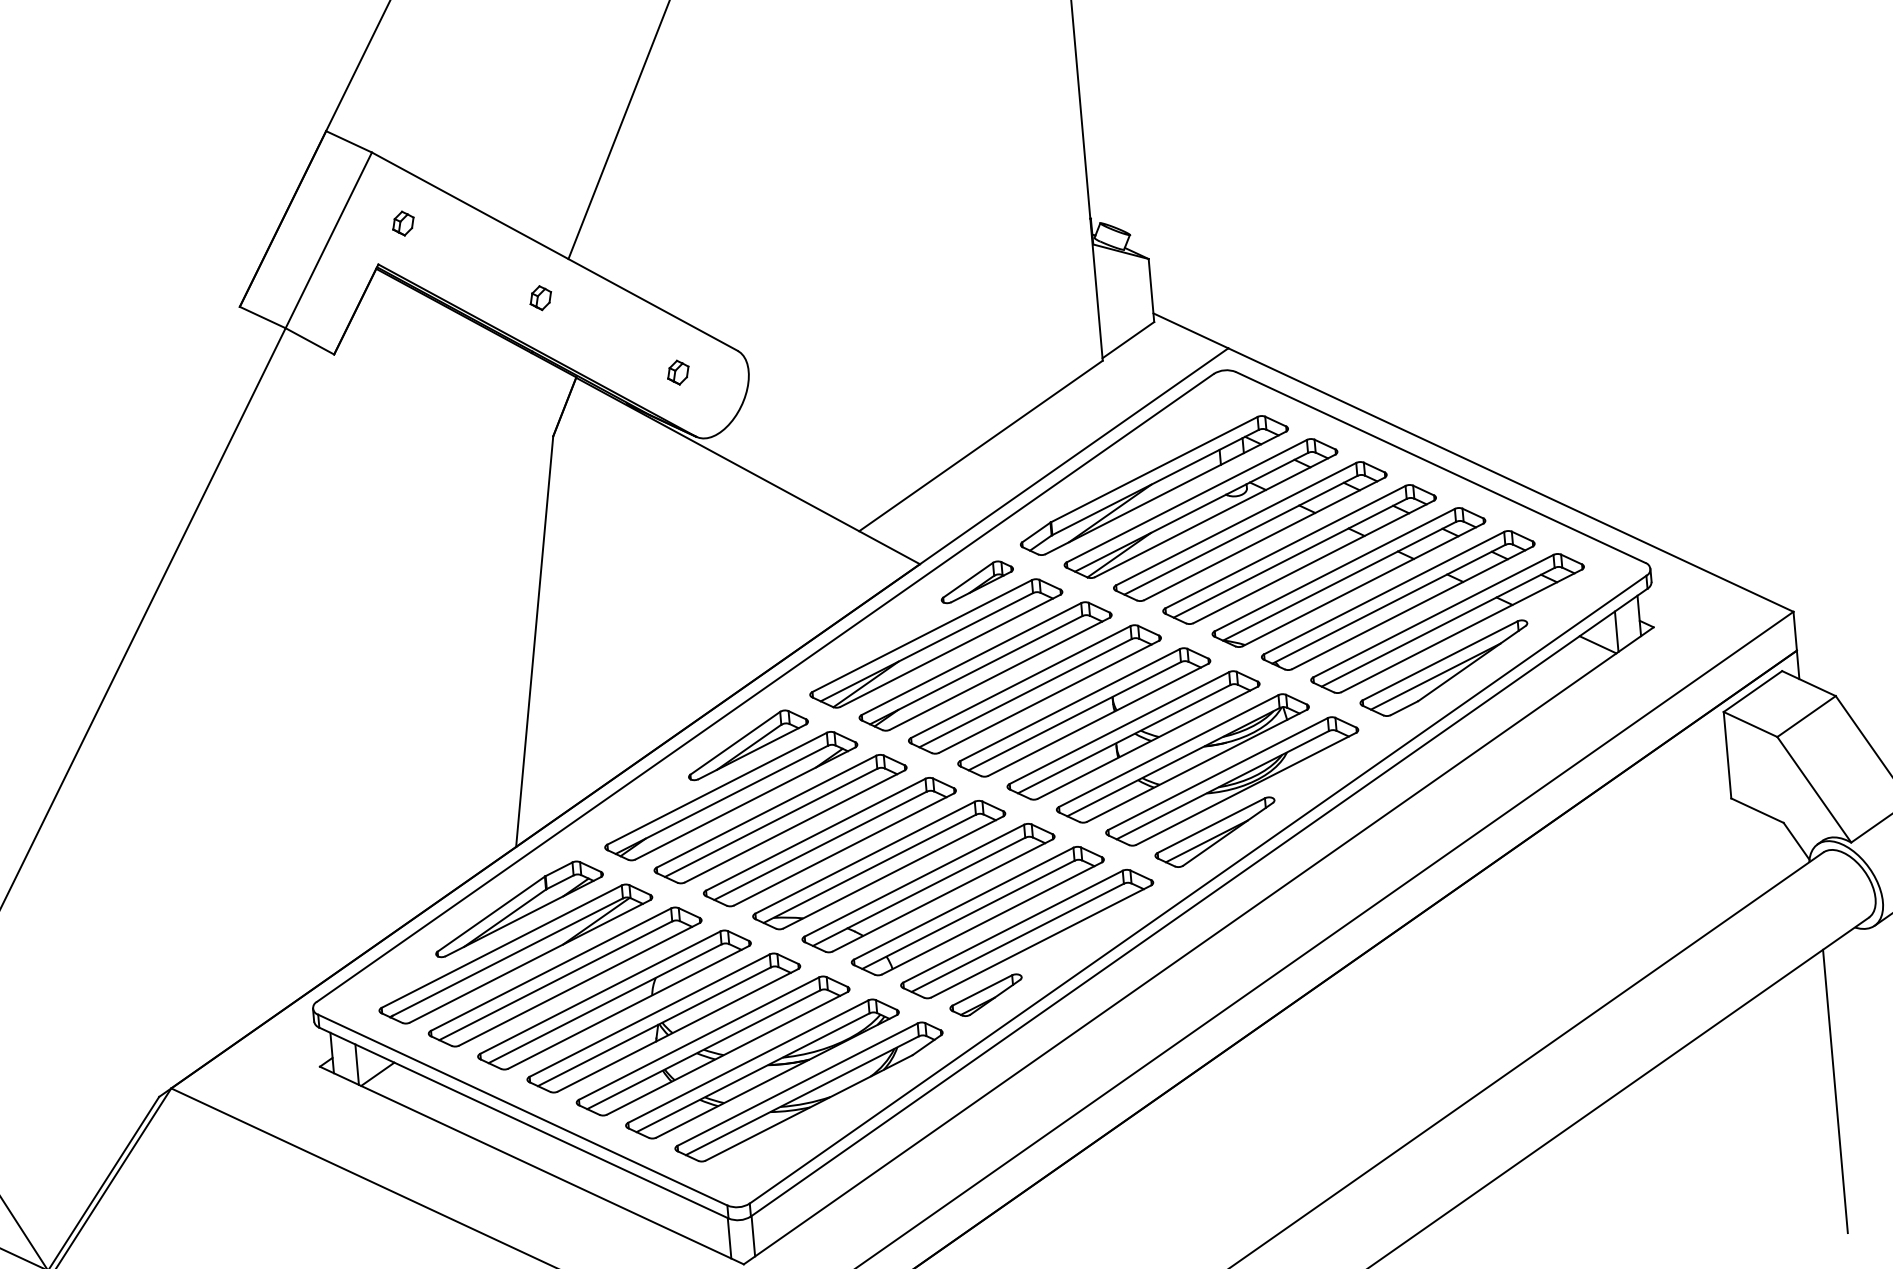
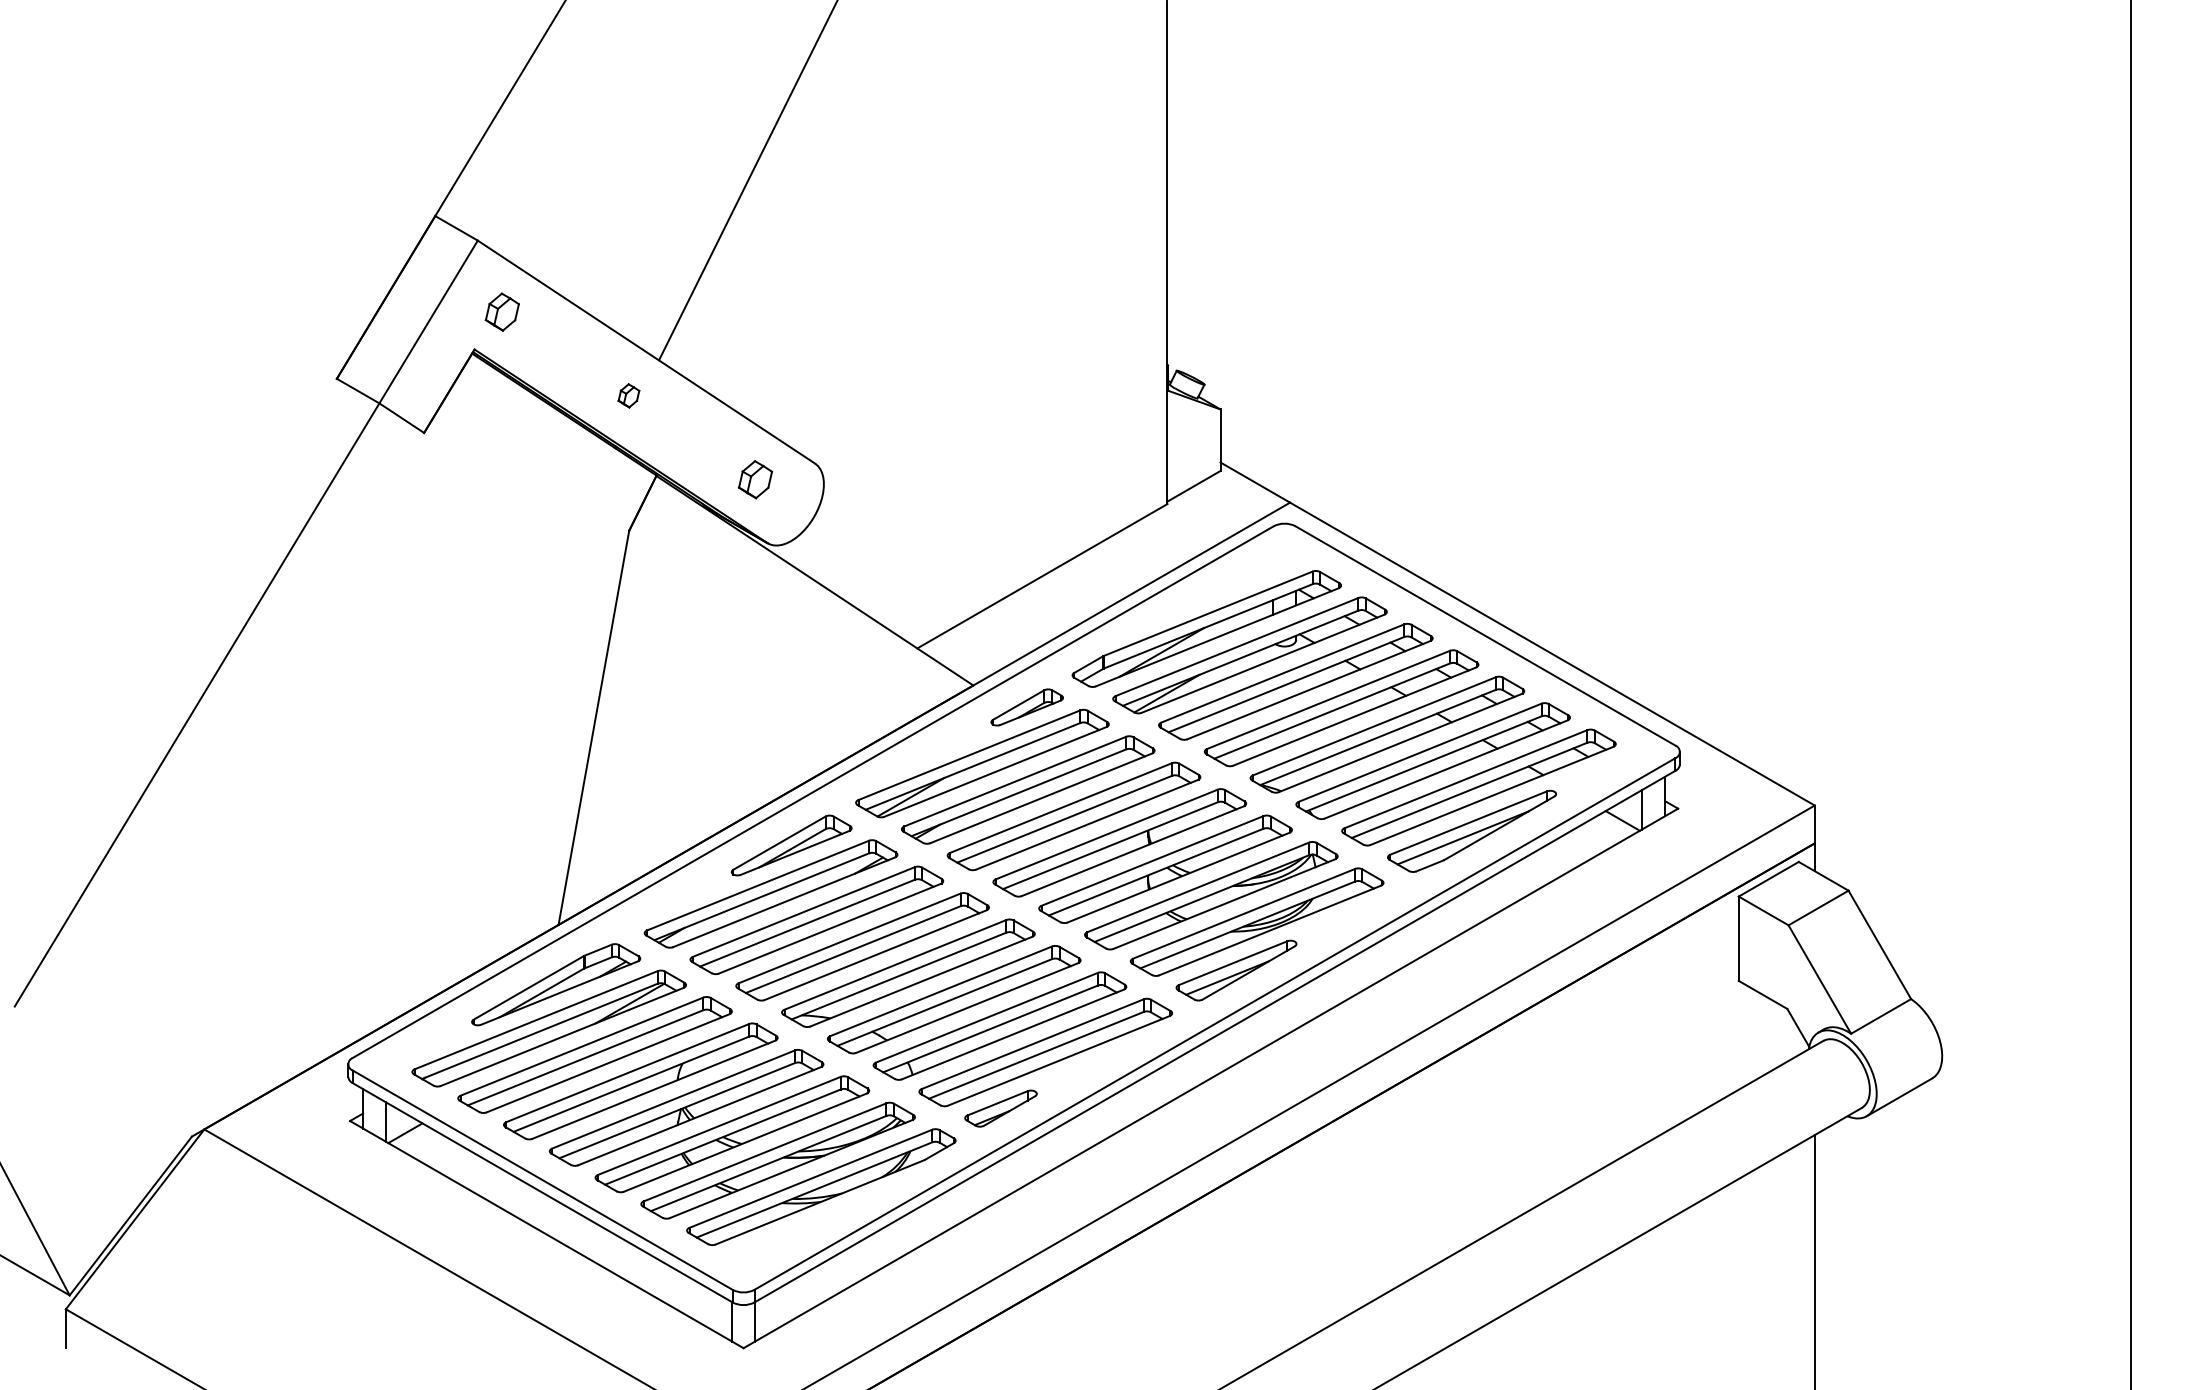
part: (402, 223) -> (501, 311), size x1.6
part: (678, 372) -> (755, 479), size x1.6

